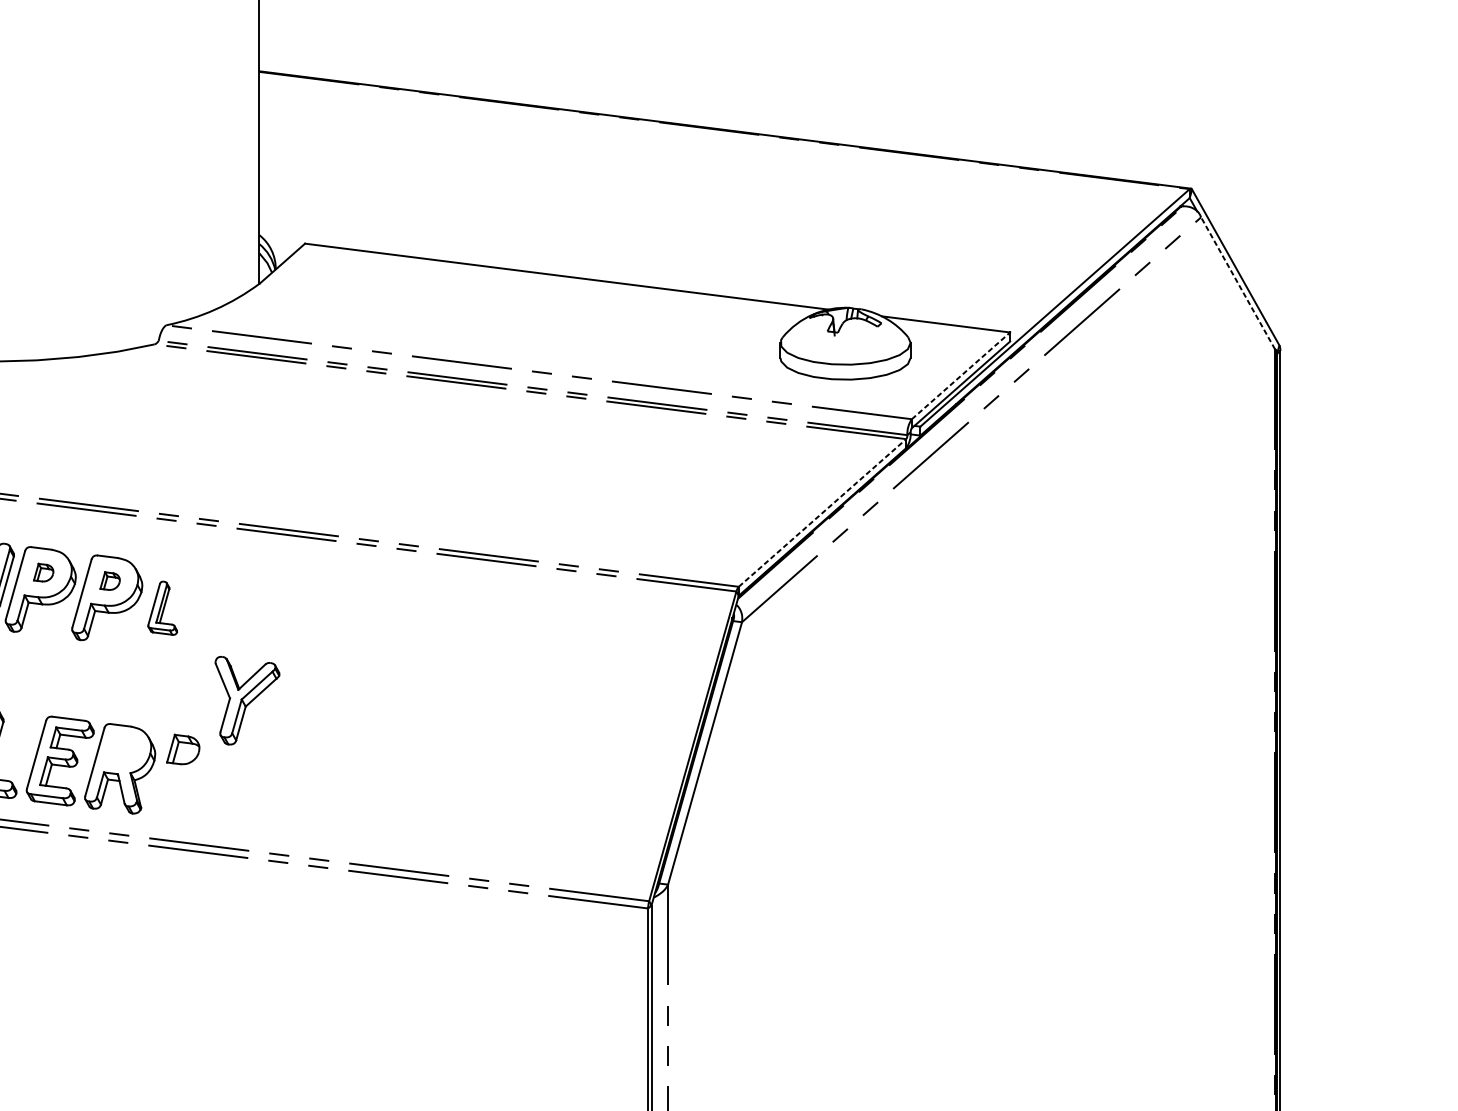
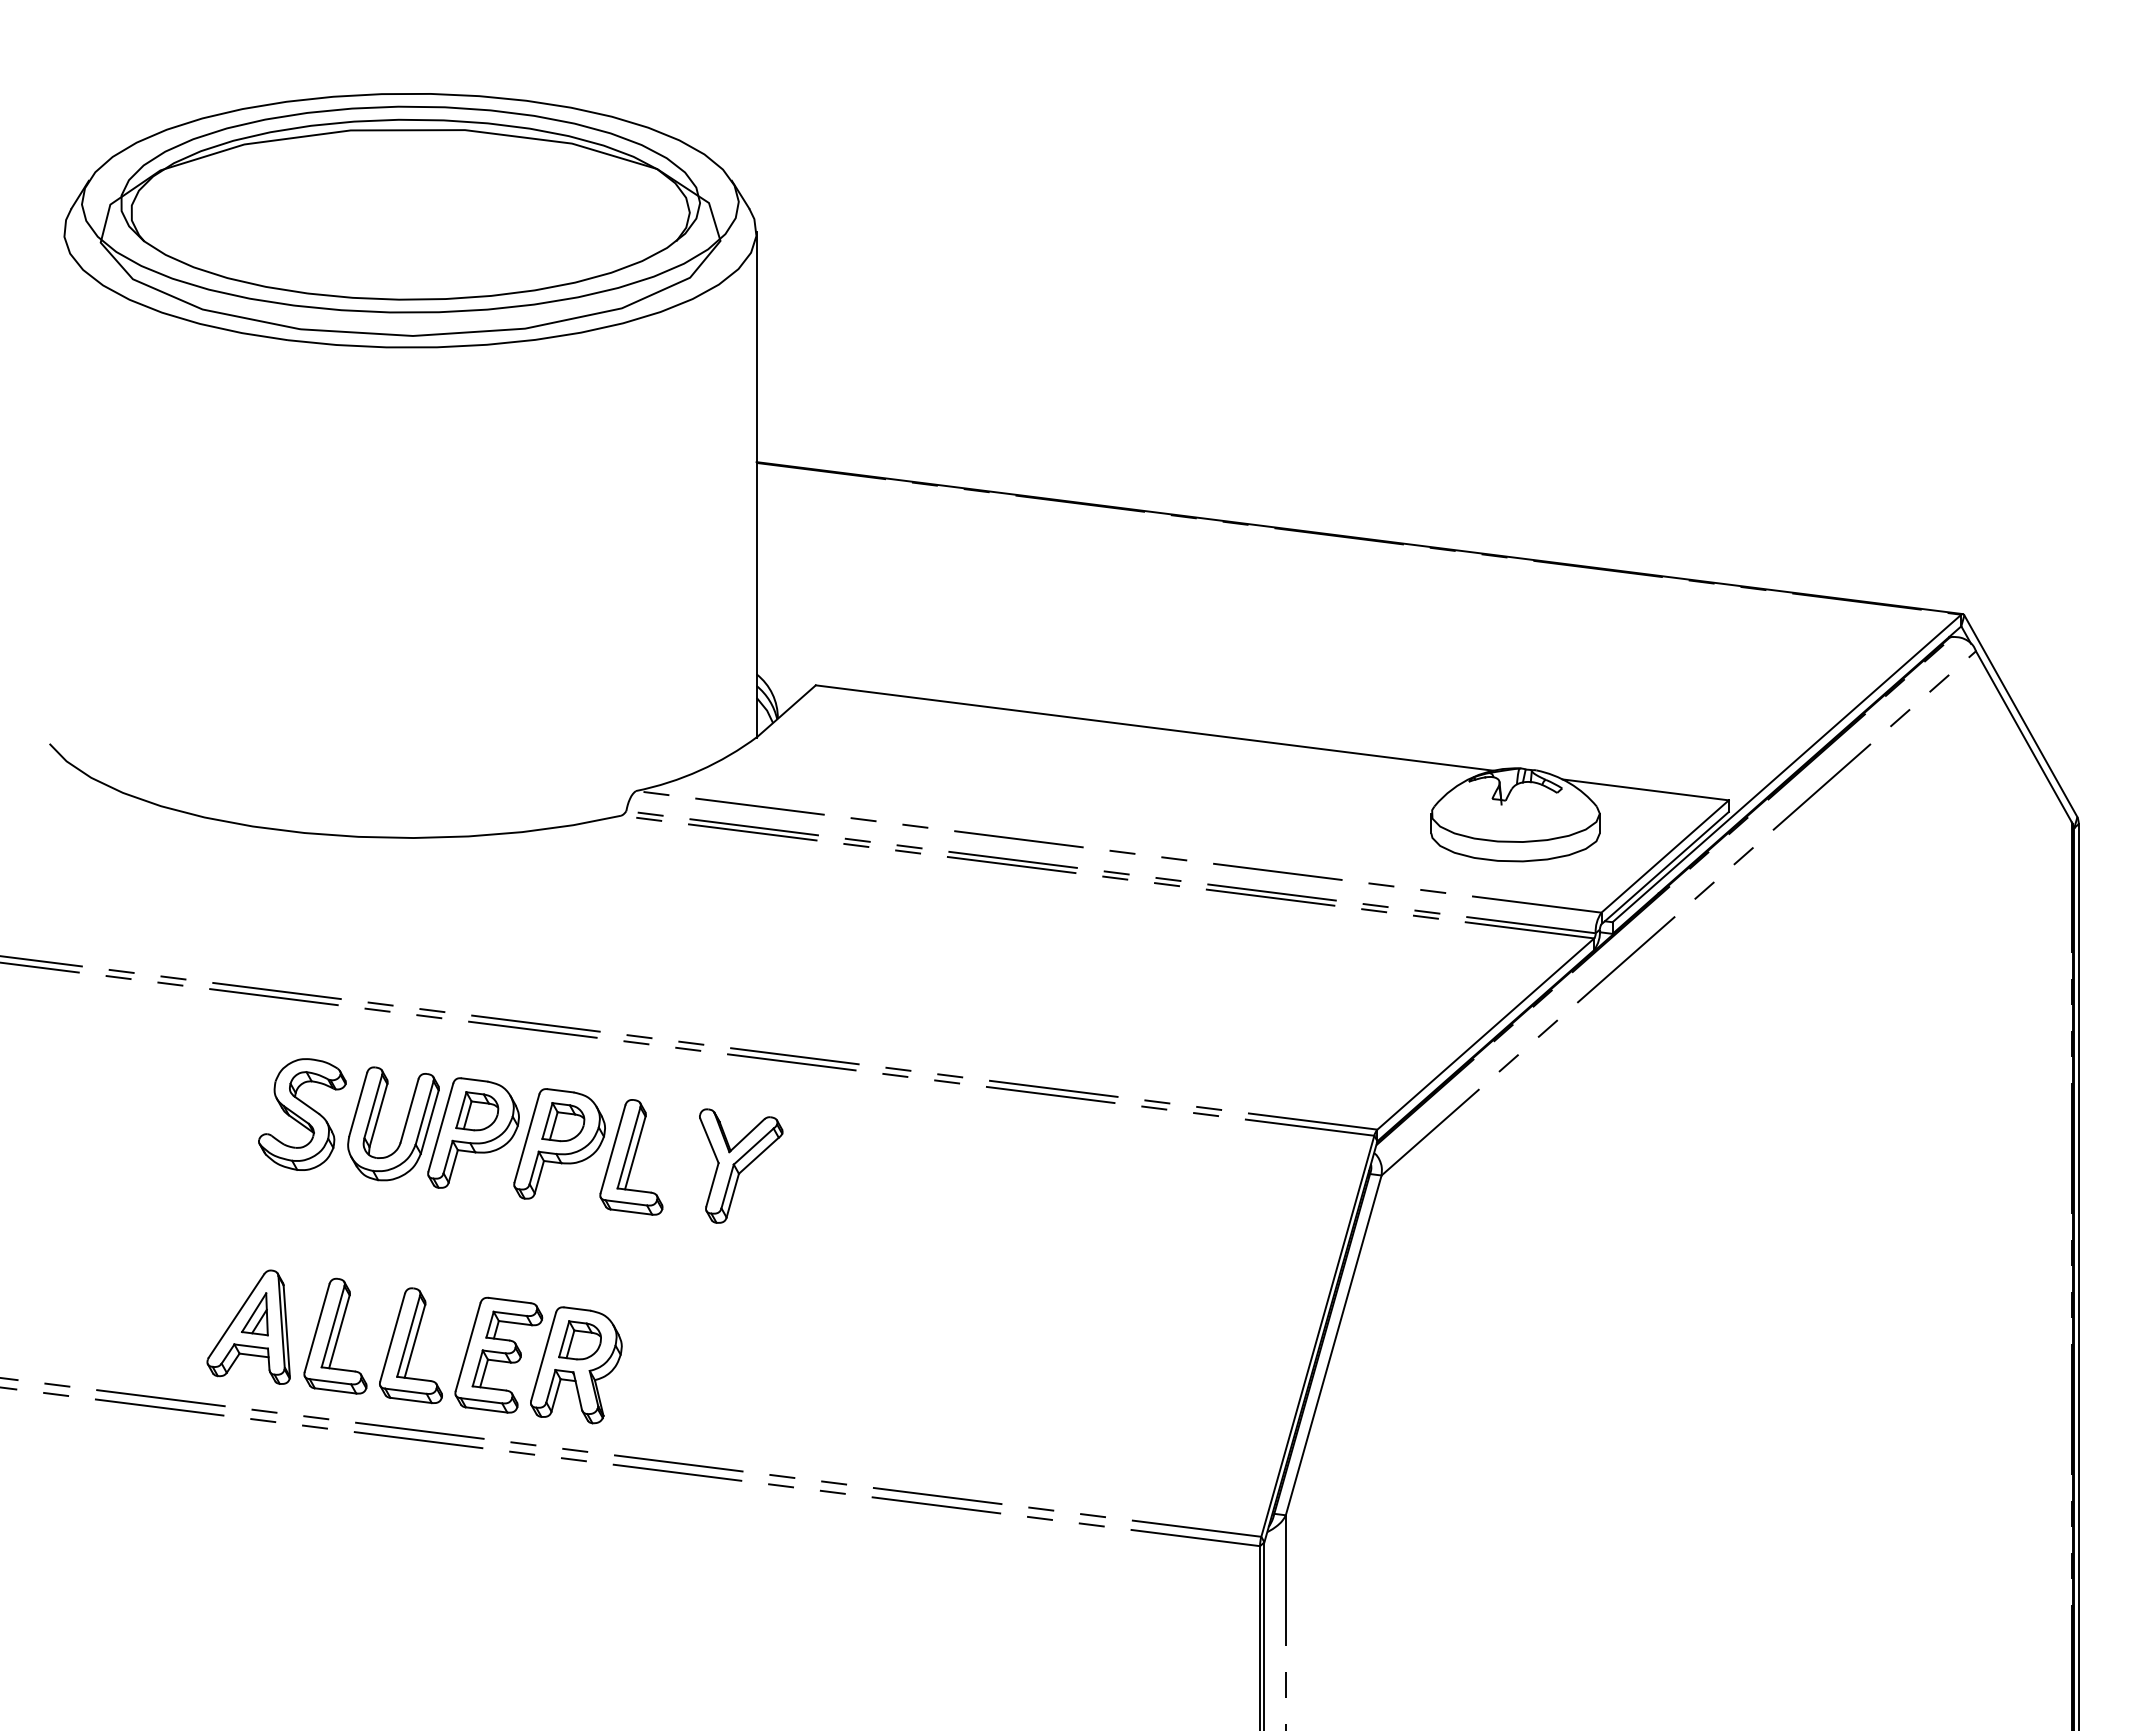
line: (1237, 283) -> (2023, 736), dashed -> solid
line: (961, 375) -> (1665, 856), dashed -> solid
line: (822, 513) -> (1485, 1034), dashed -> solid
part: (43, 572) -> (477, 1111), size x1.67
part: (110, 581) -> (563, 1122), size x1.67
part: (162, 608) -> (631, 1157), size x1.67
part: (247, 700) -> (741, 1165), moved
part: (182, 749) -> (579, 1340), moved

